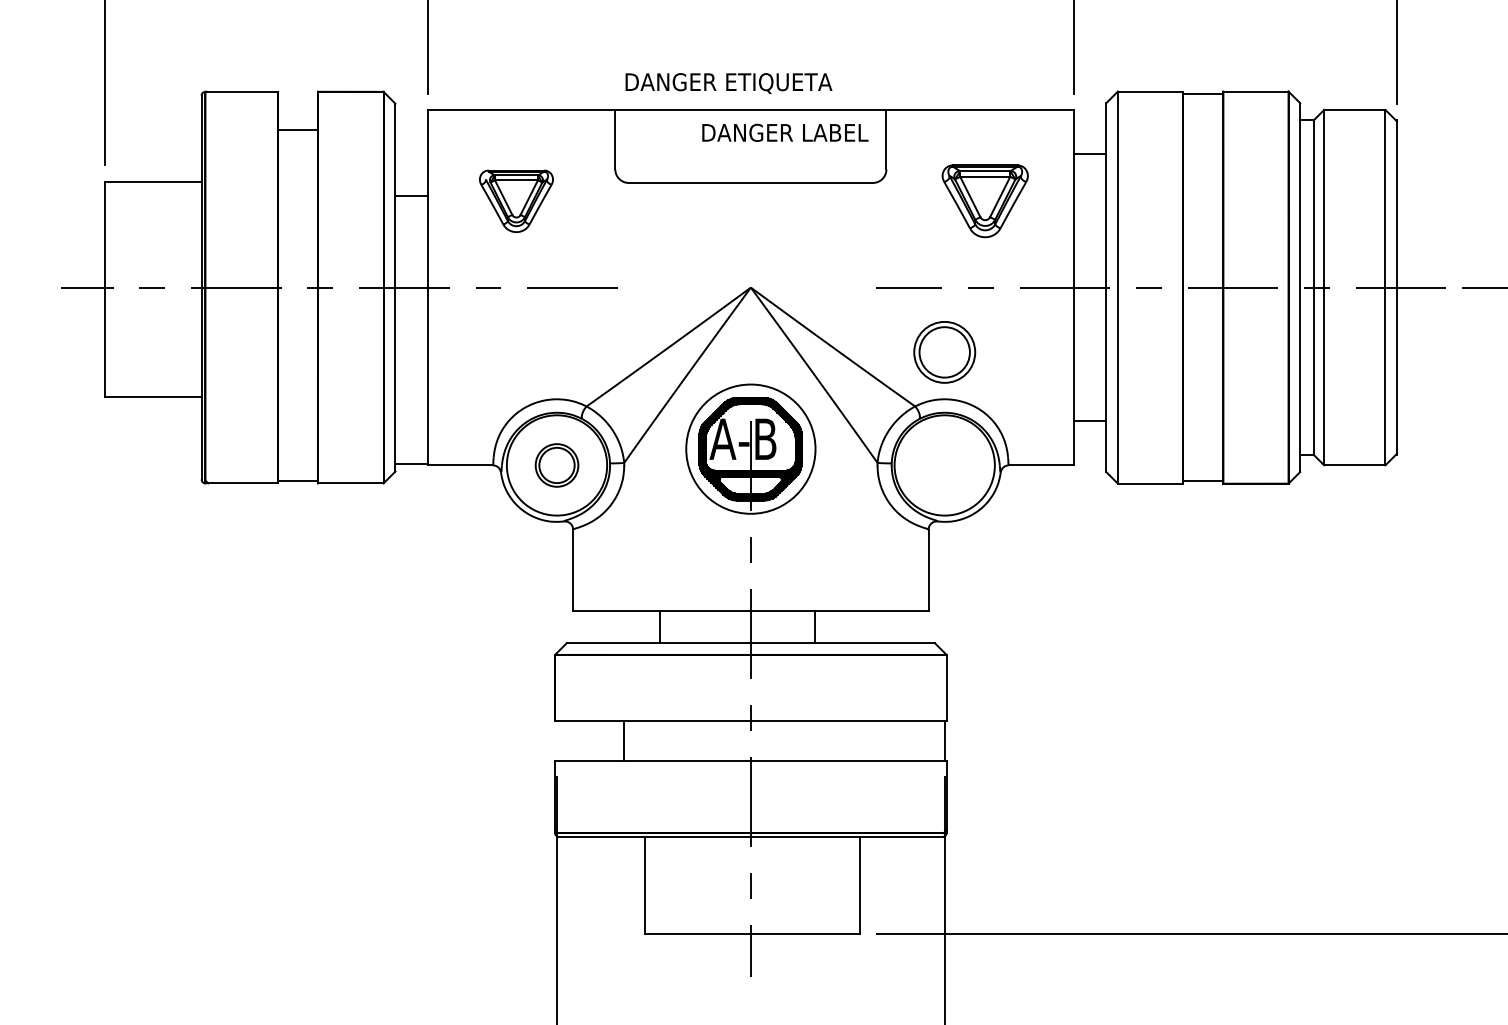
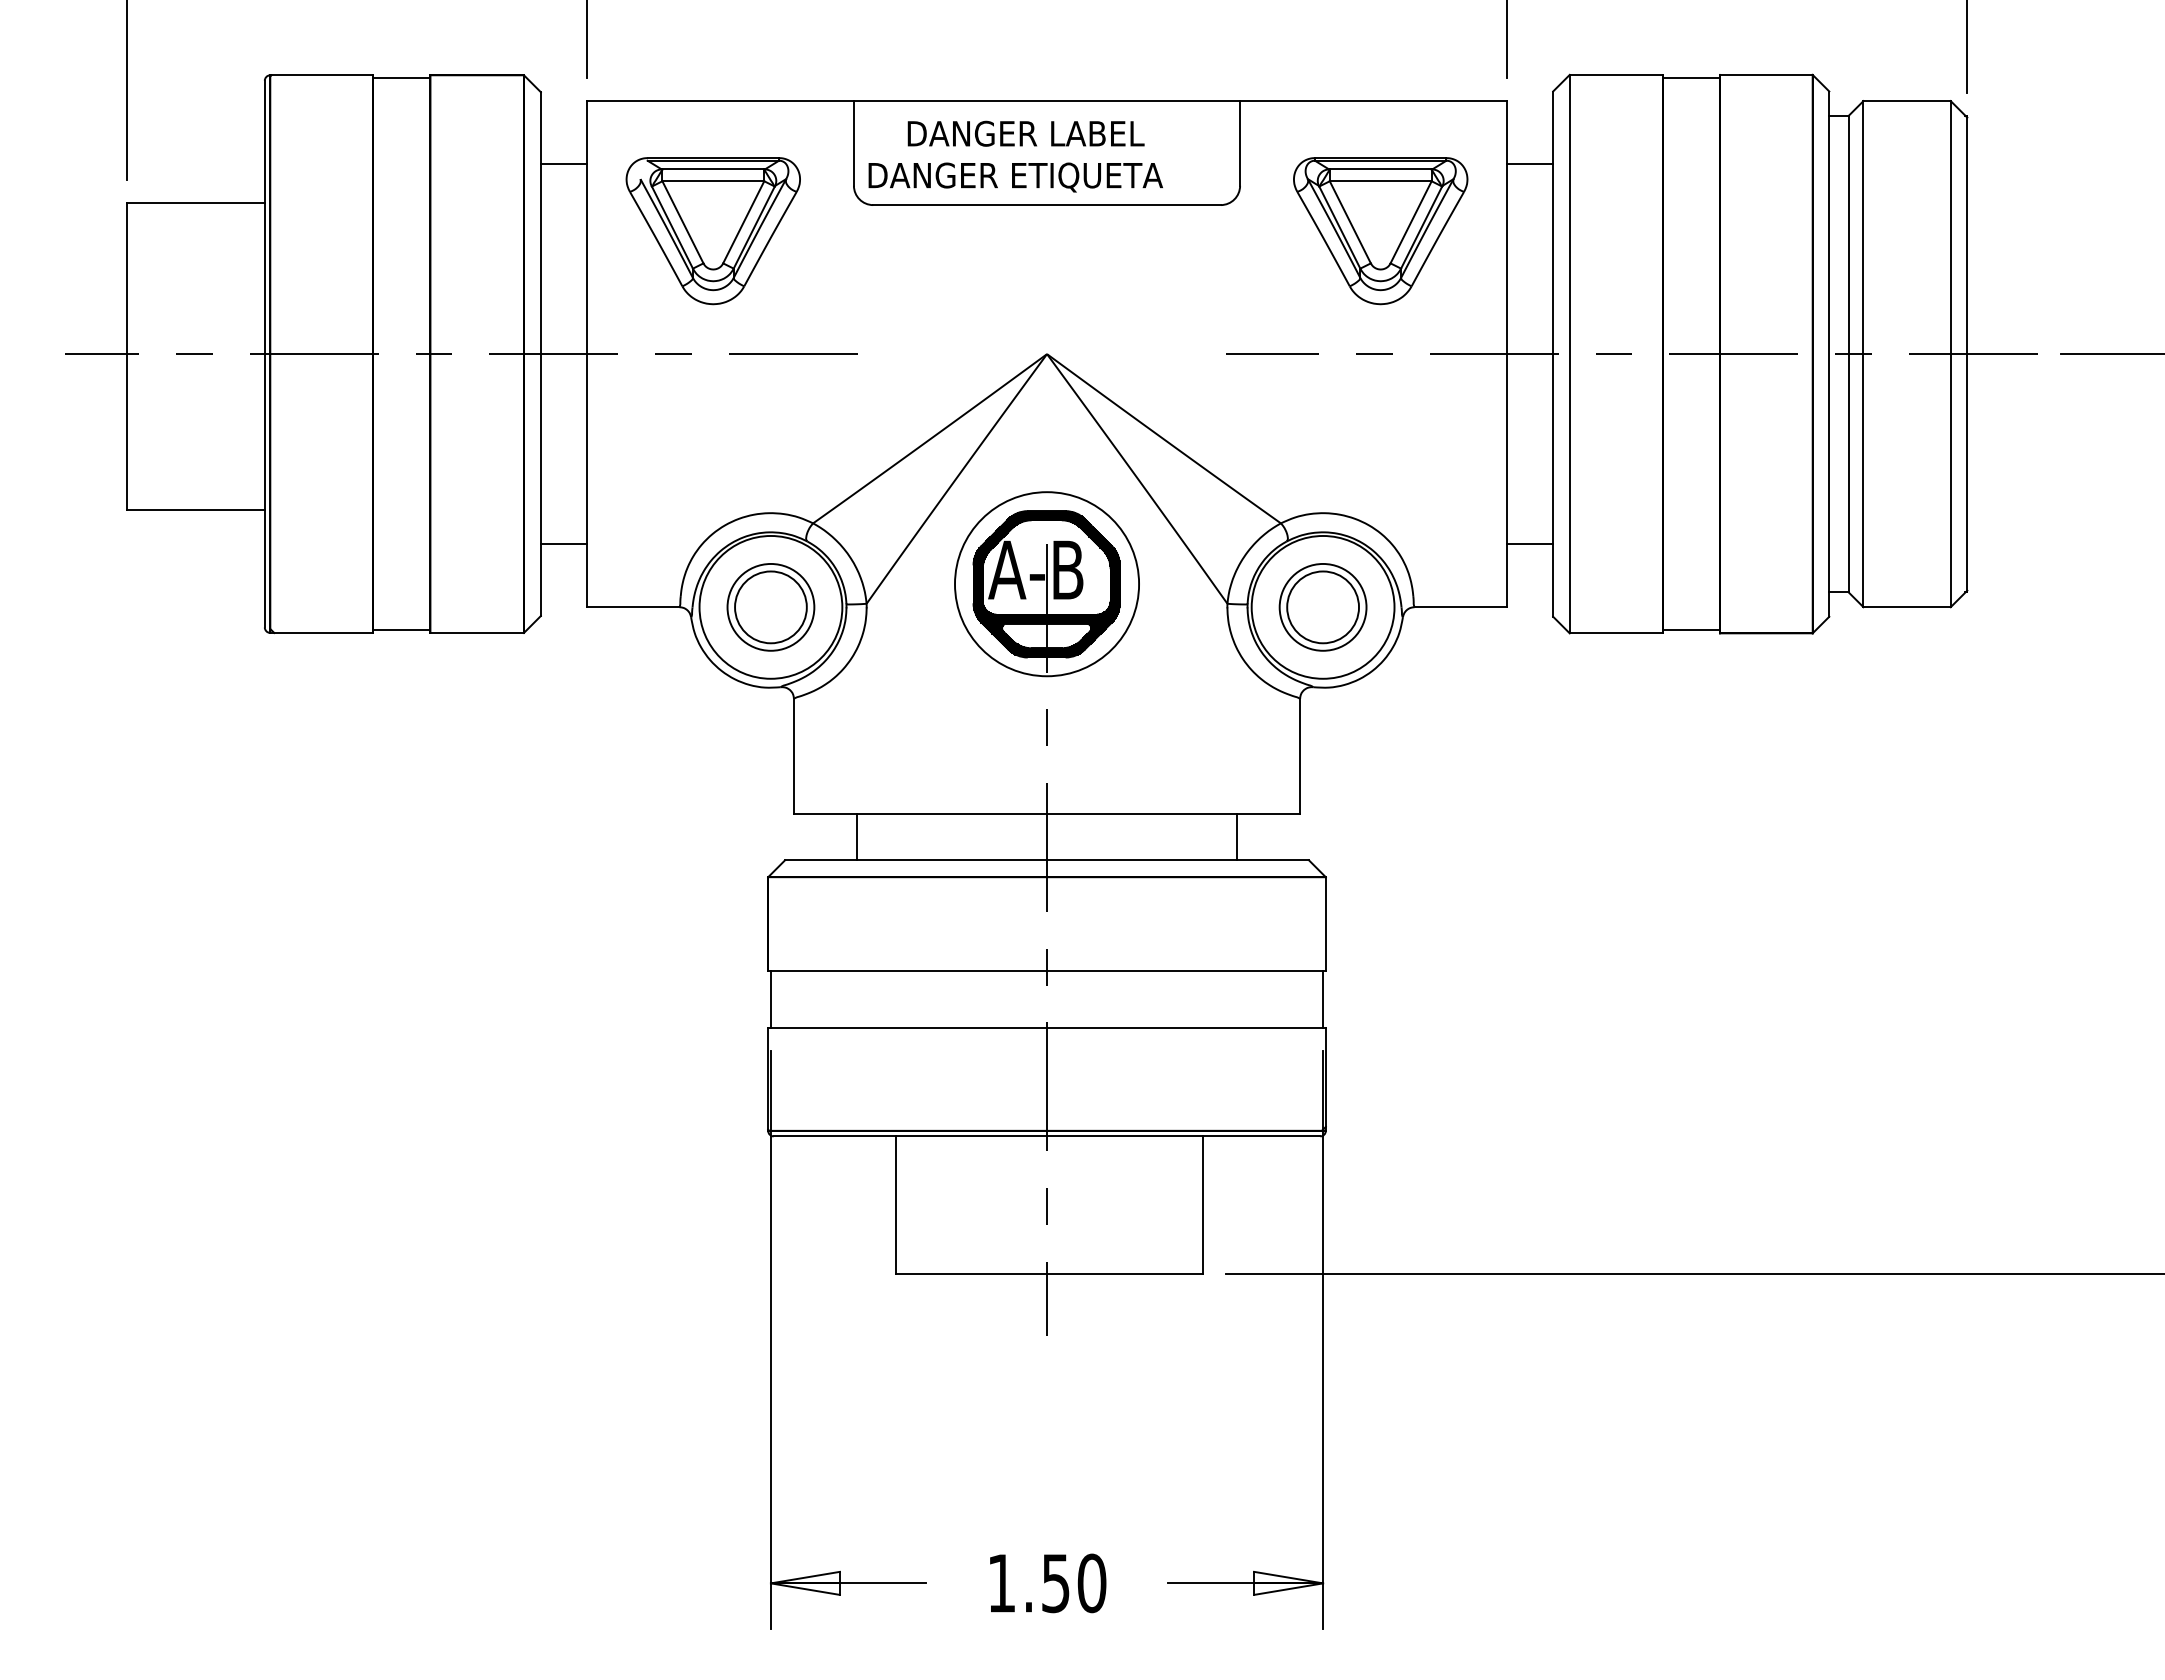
text: (728, 83) -> (1015, 177), moved
line: (297, 130) -> (401, 78), moved
text: (784, 132) -> (1025, 133), moved
line: (411, 195) -> (563, 164), moved
part: (515, 201) -> (712, 231), size x1.67
part: (985, 201) -> (1380, 231), size x1.43
part: (944, 352) -> (1322, 607), moved
line: (411, 464) -> (563, 543), moved
part: (556, 465) -> (770, 607), size x1.43
line: (660, 627) -> (857, 837), moved
line: (815, 627) -> (1236, 837), moved
line: (623, 740) -> (770, 999), moved

